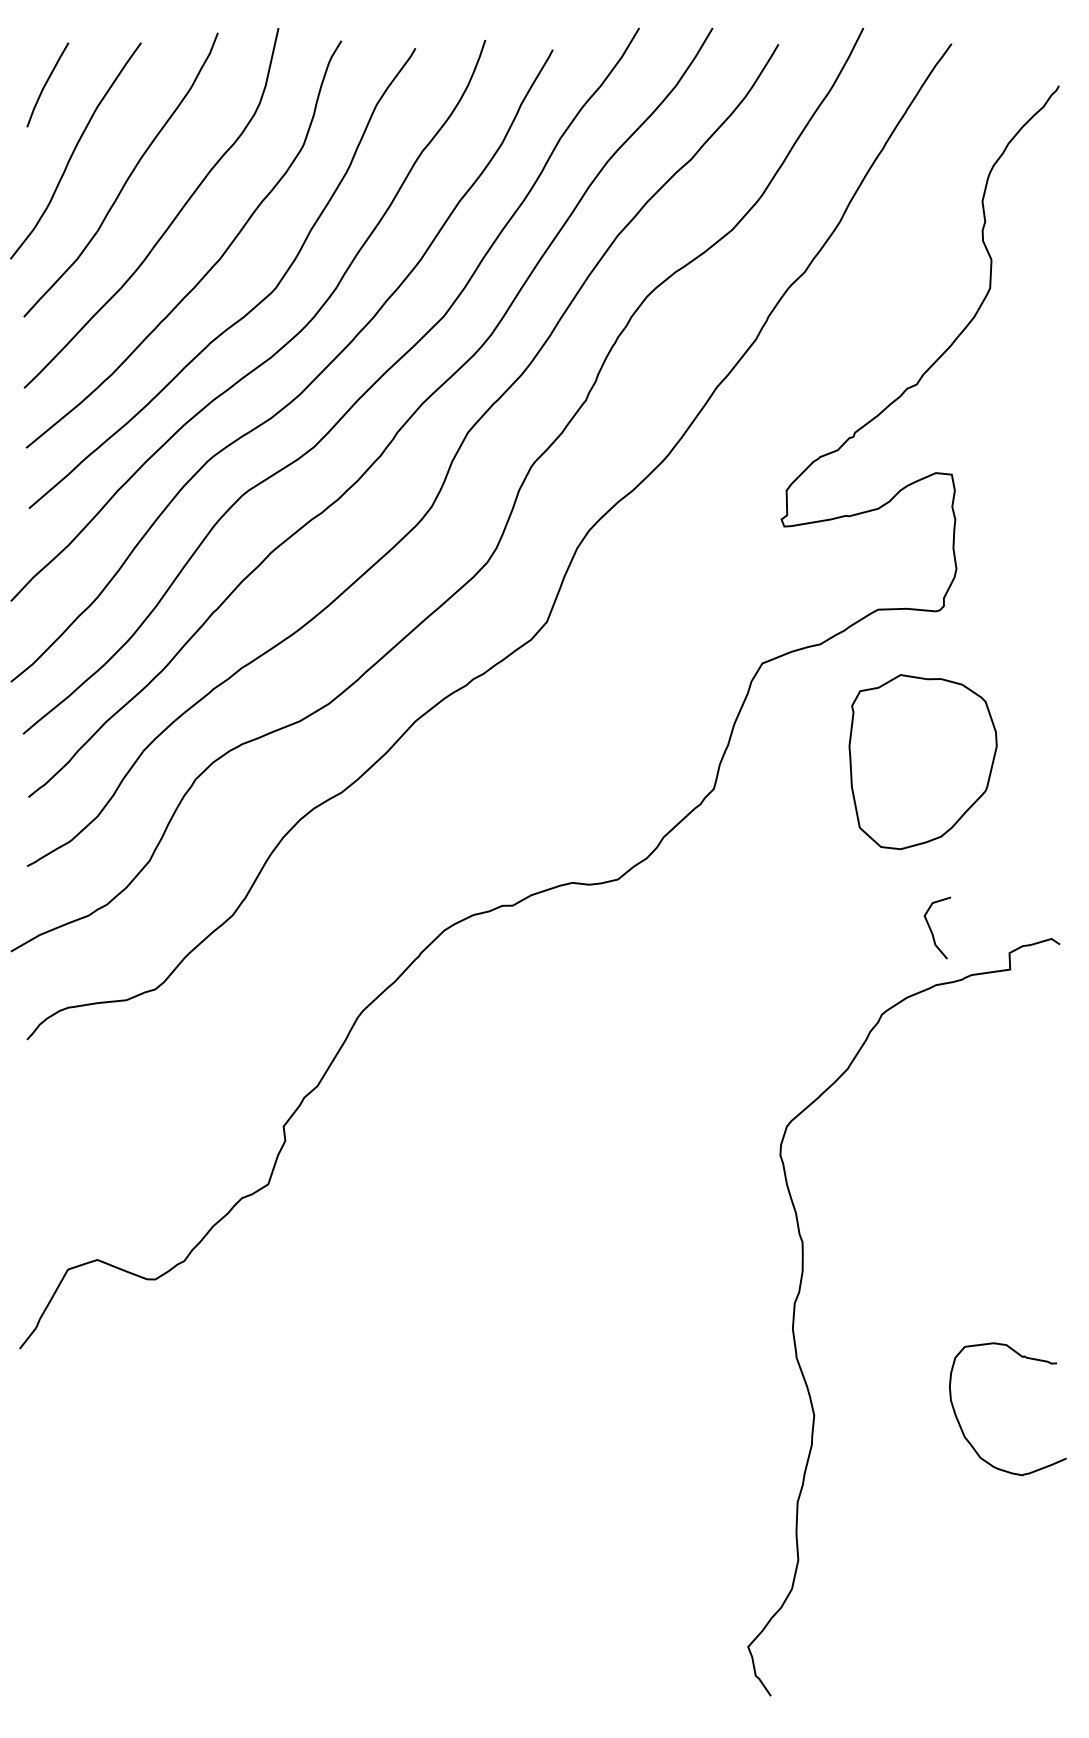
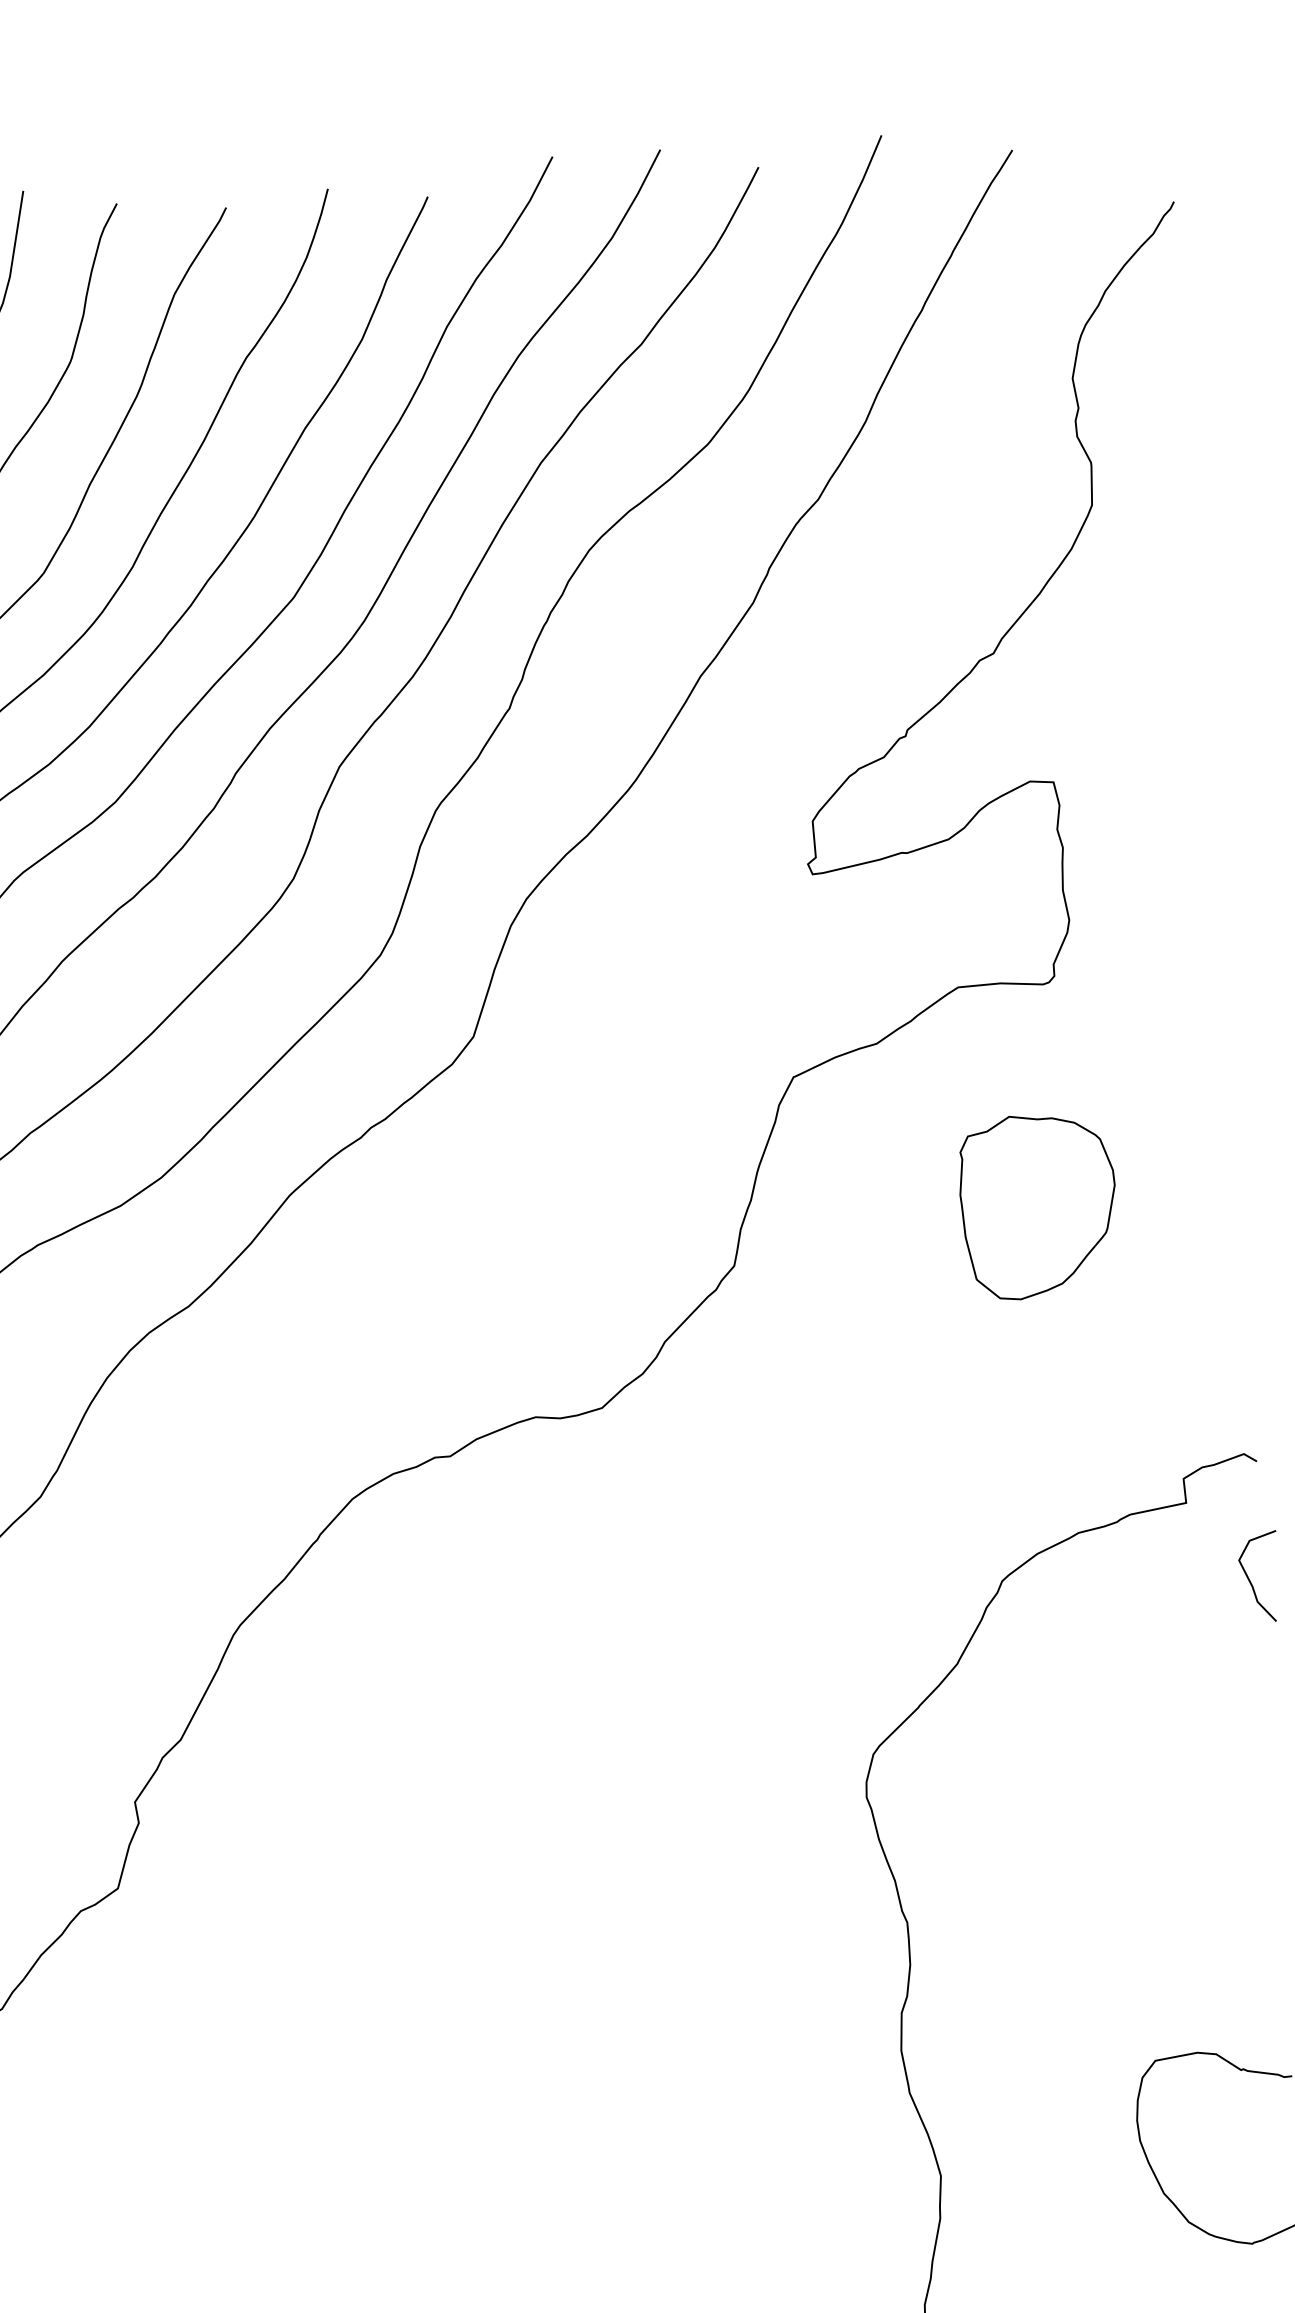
part: (922, 761) -> (1037, 1205), size x0.71
curve: (931, 929) -> (1250, 1579), moved

